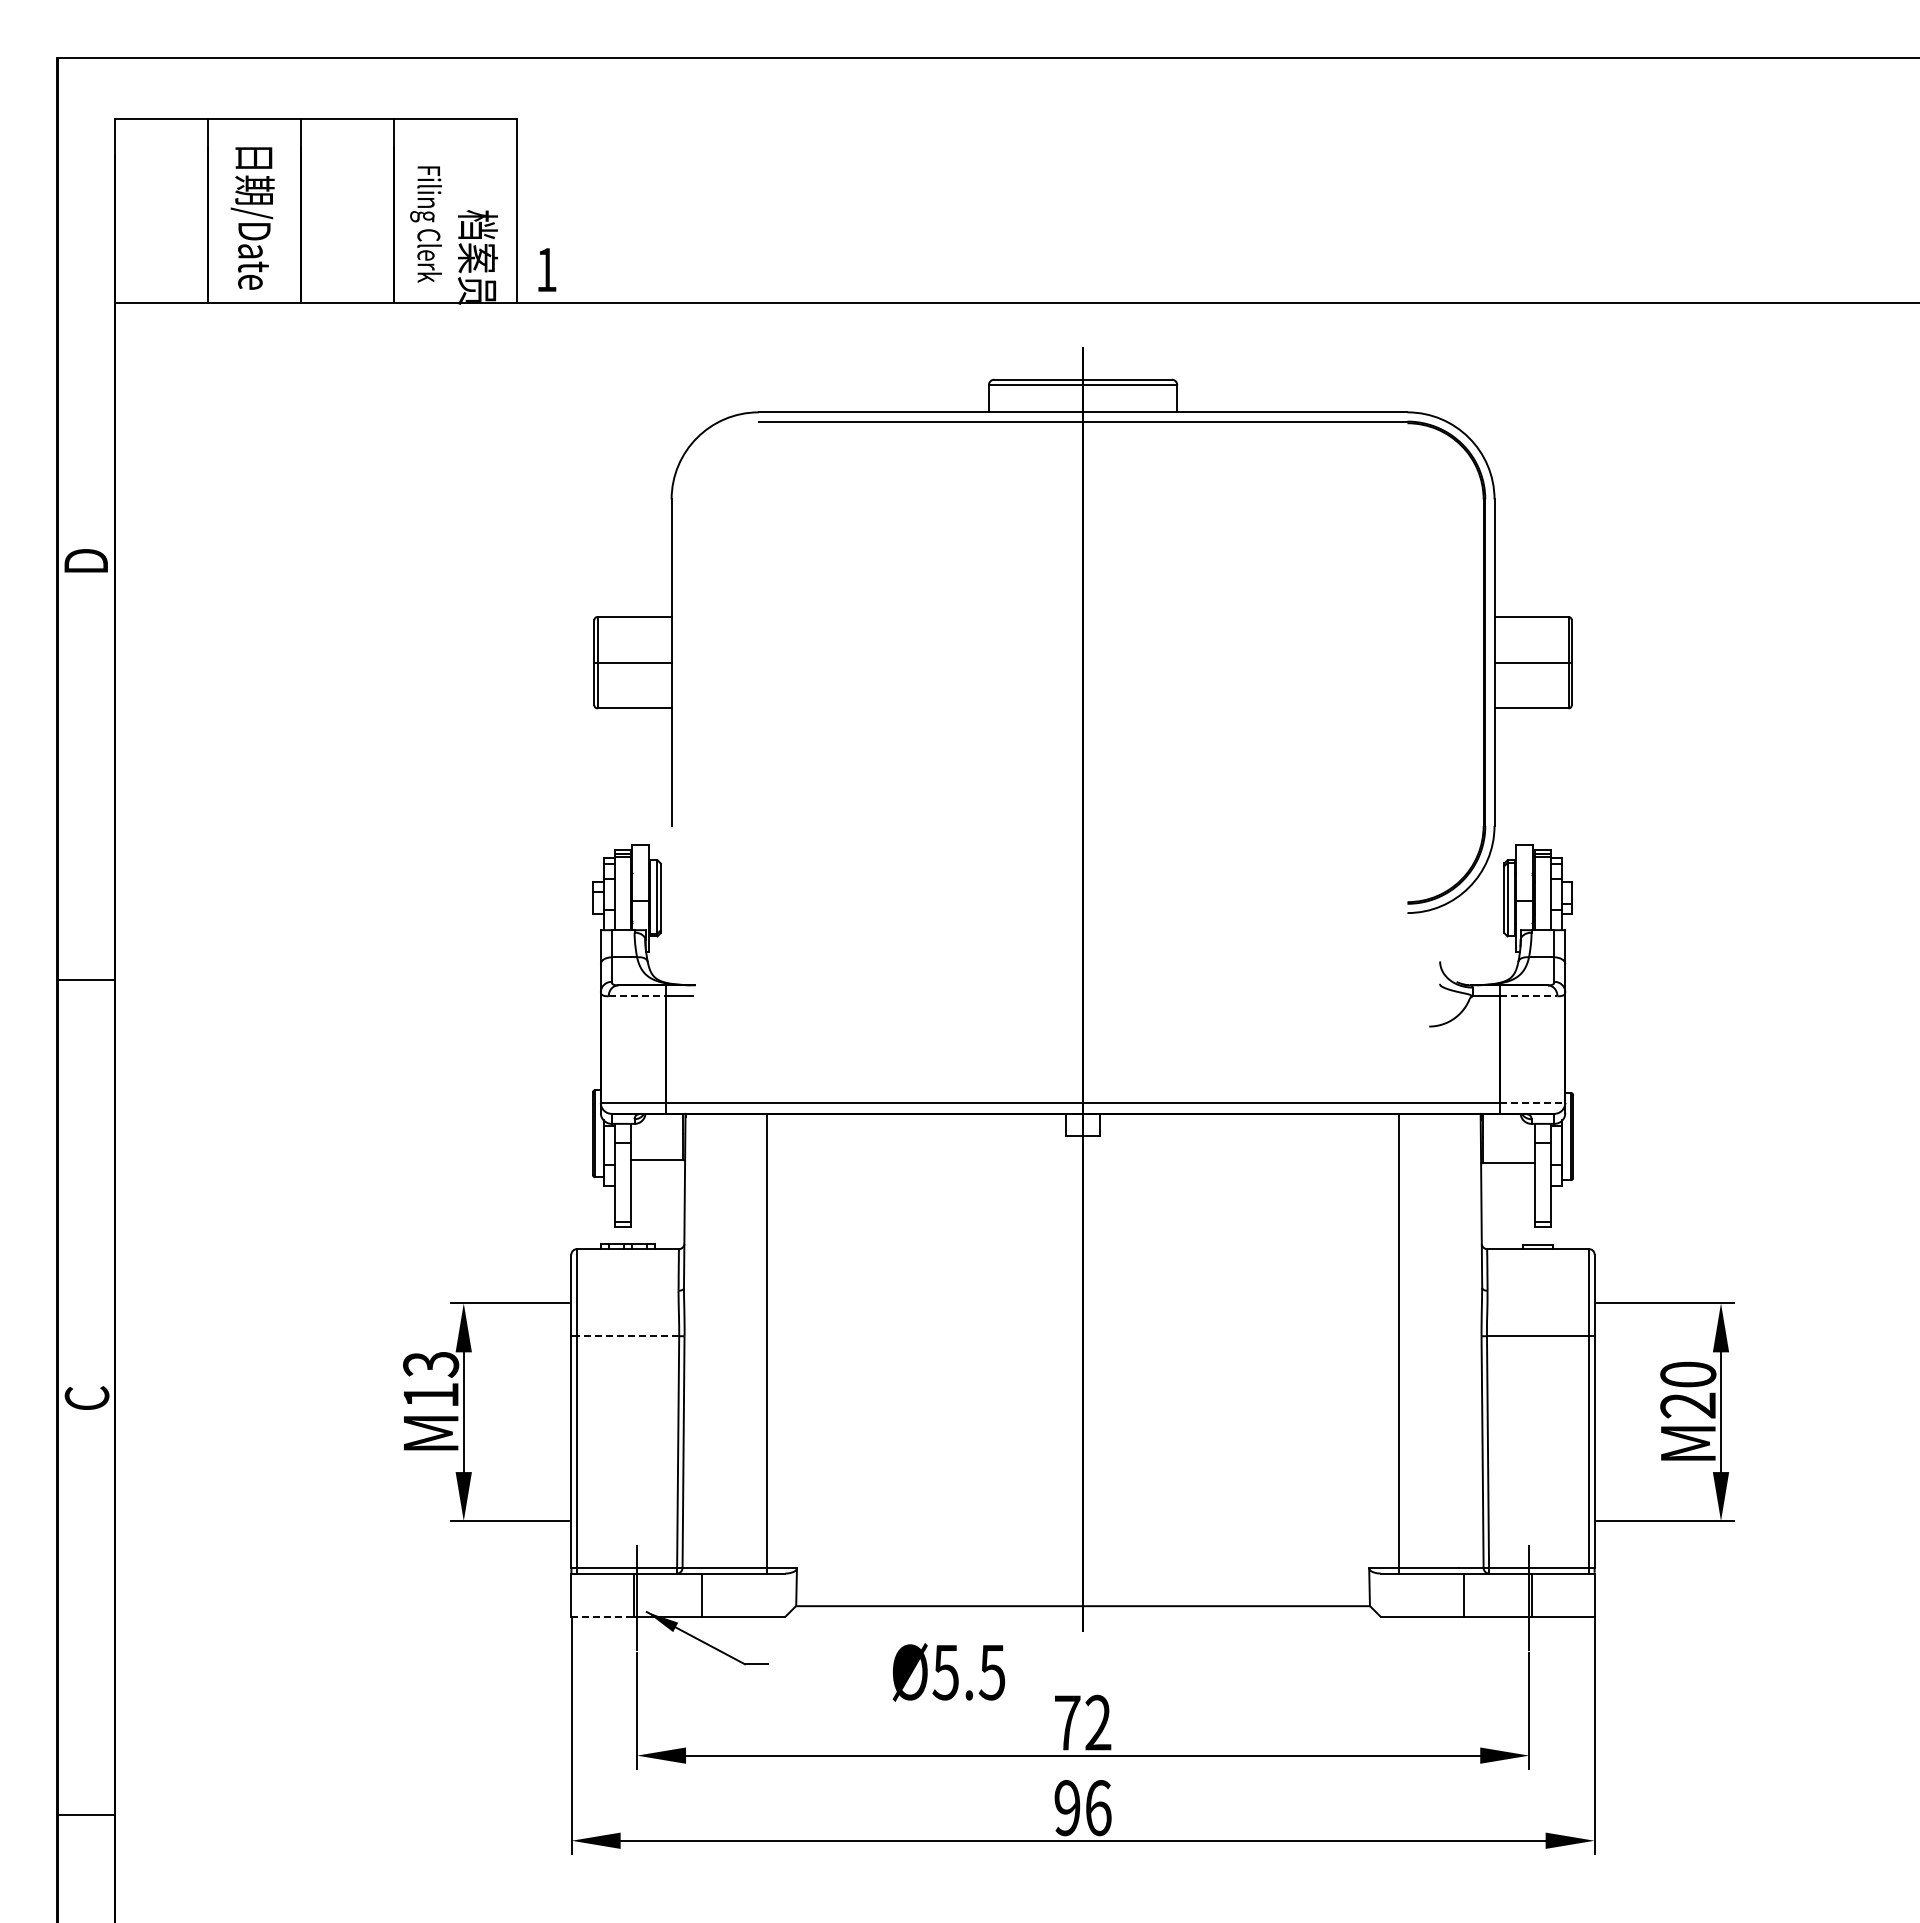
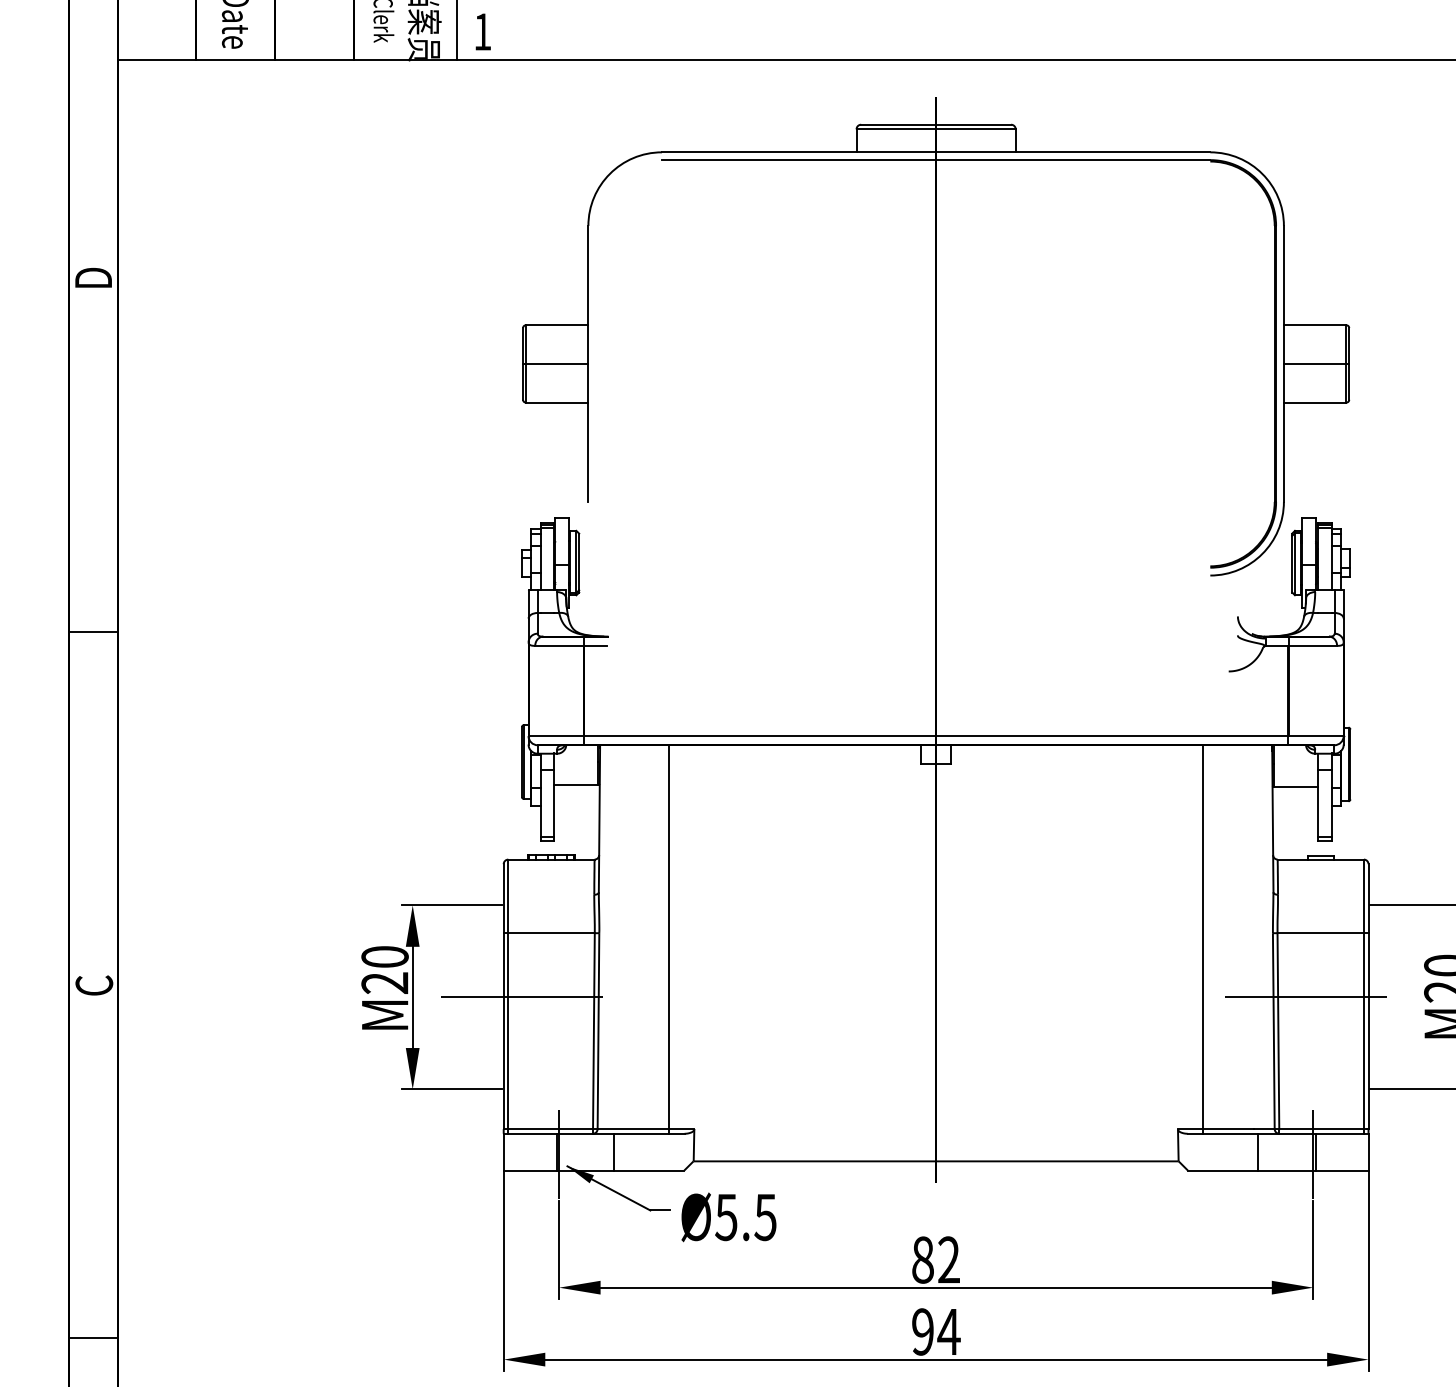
line: (637, 996) -> (559, 646), dashed -> solid
line: (1528, 996) -> (1312, 646), dashed -> solid
line: (1532, 1102) -> (1316, 735), dashed -> solid
line: (627, 1336) -> (551, 933), dashed -> solid
text: (431, 1379) -> (385, 969), M13 -> M20
line: (592, 1412) -> (521, 997), added
line: (1519, 1412) -> (1305, 997), added
line: (603, 1617) -> (530, 1170), dashed -> solid
text: (948, 1672) -> (728, 1217), moved
text: (1067, 1723) -> (922, 1260), 72 -> 82
text: (1098, 1808) -> (949, 1332), 96 -> 94

